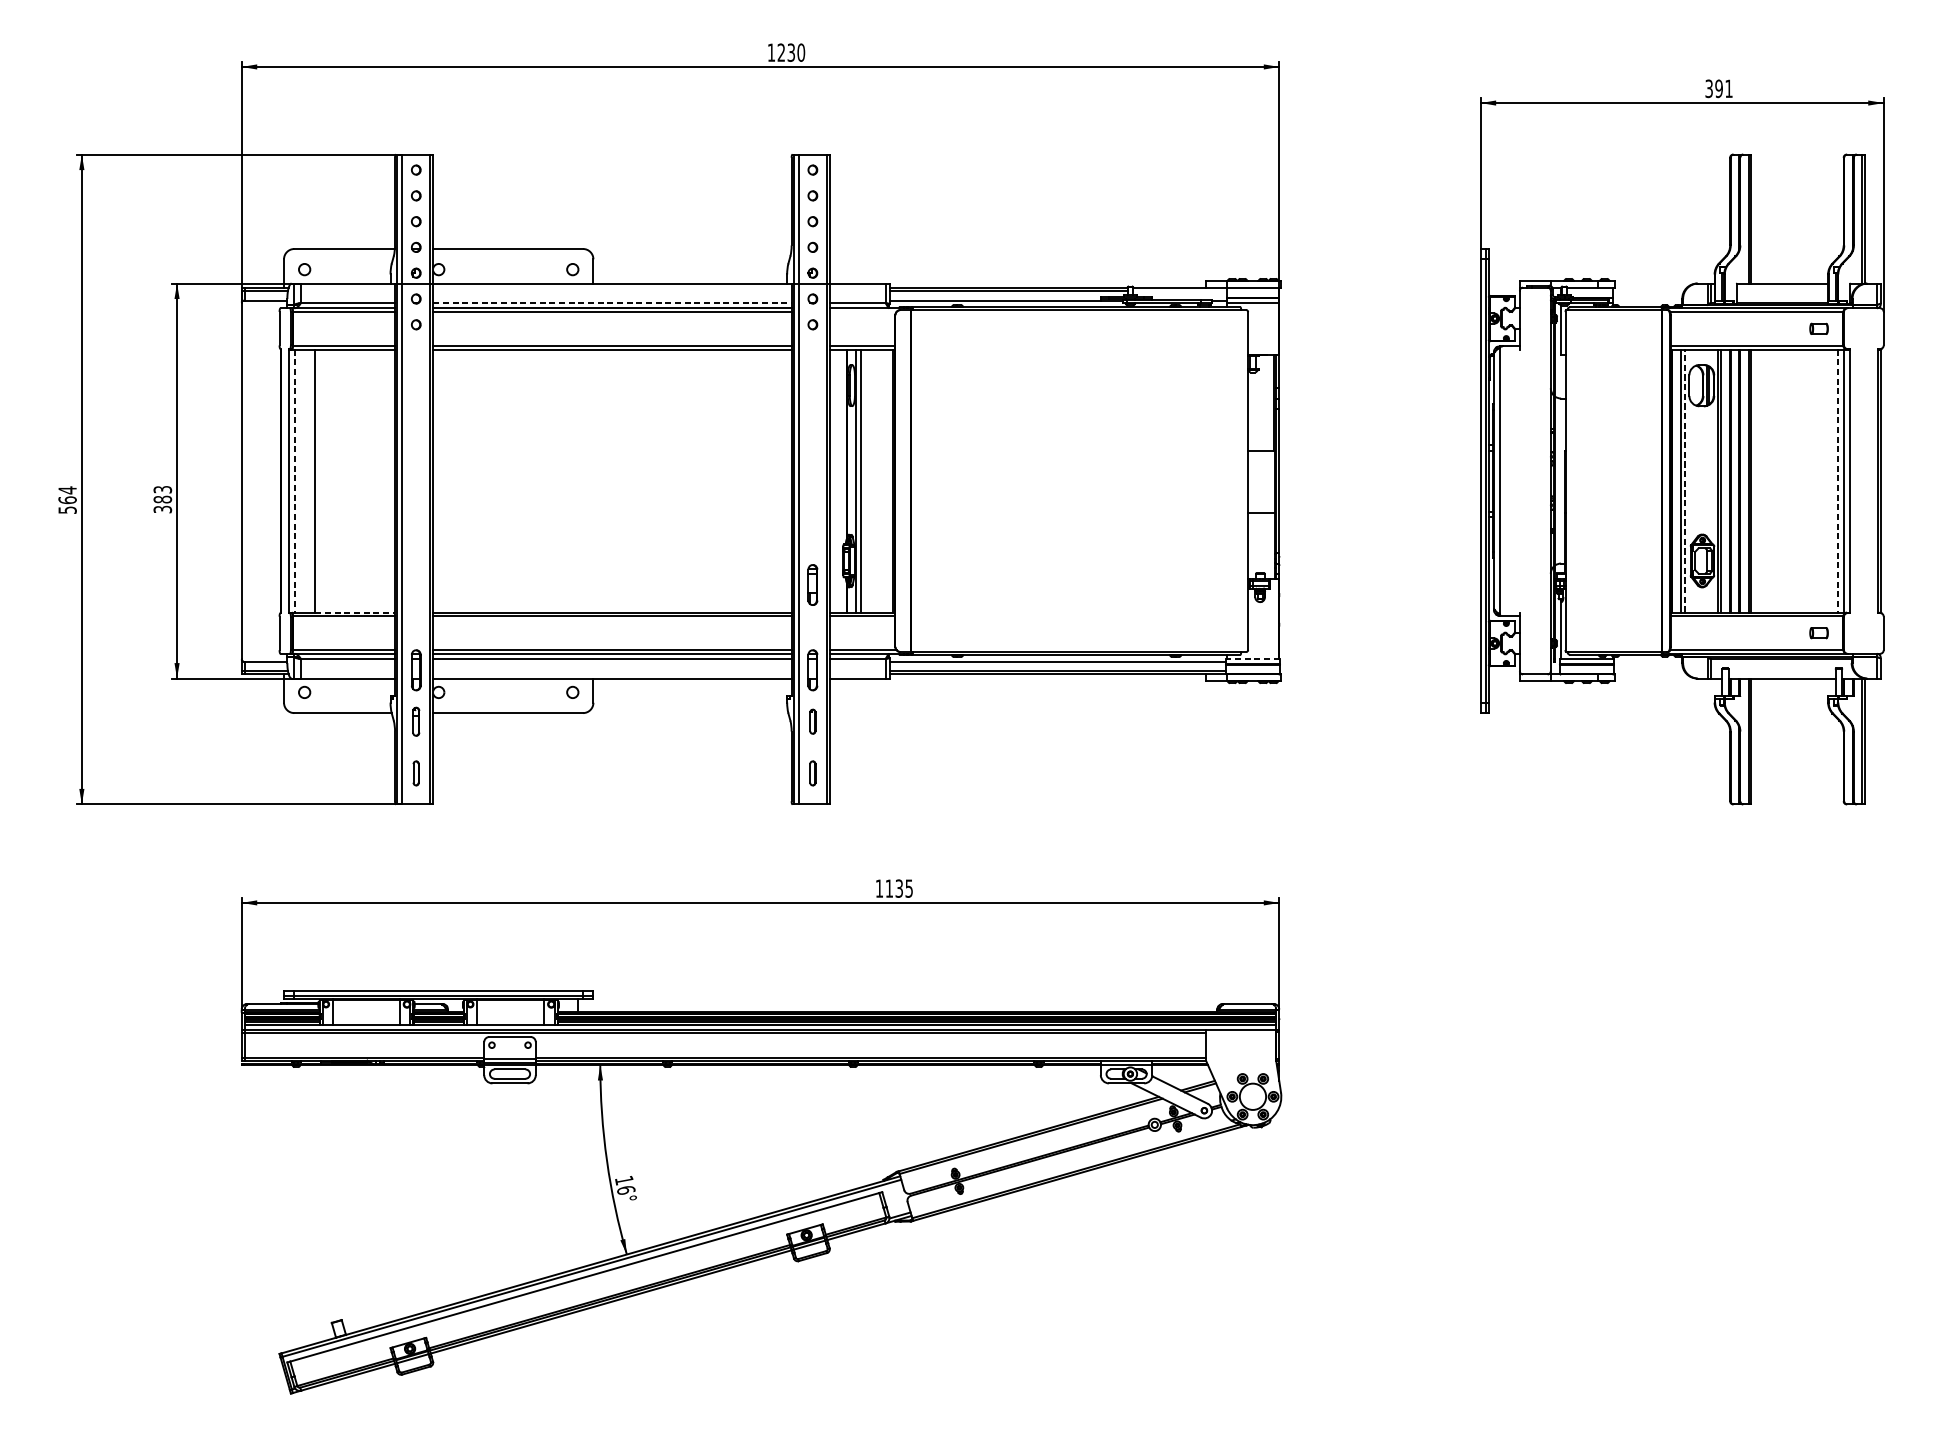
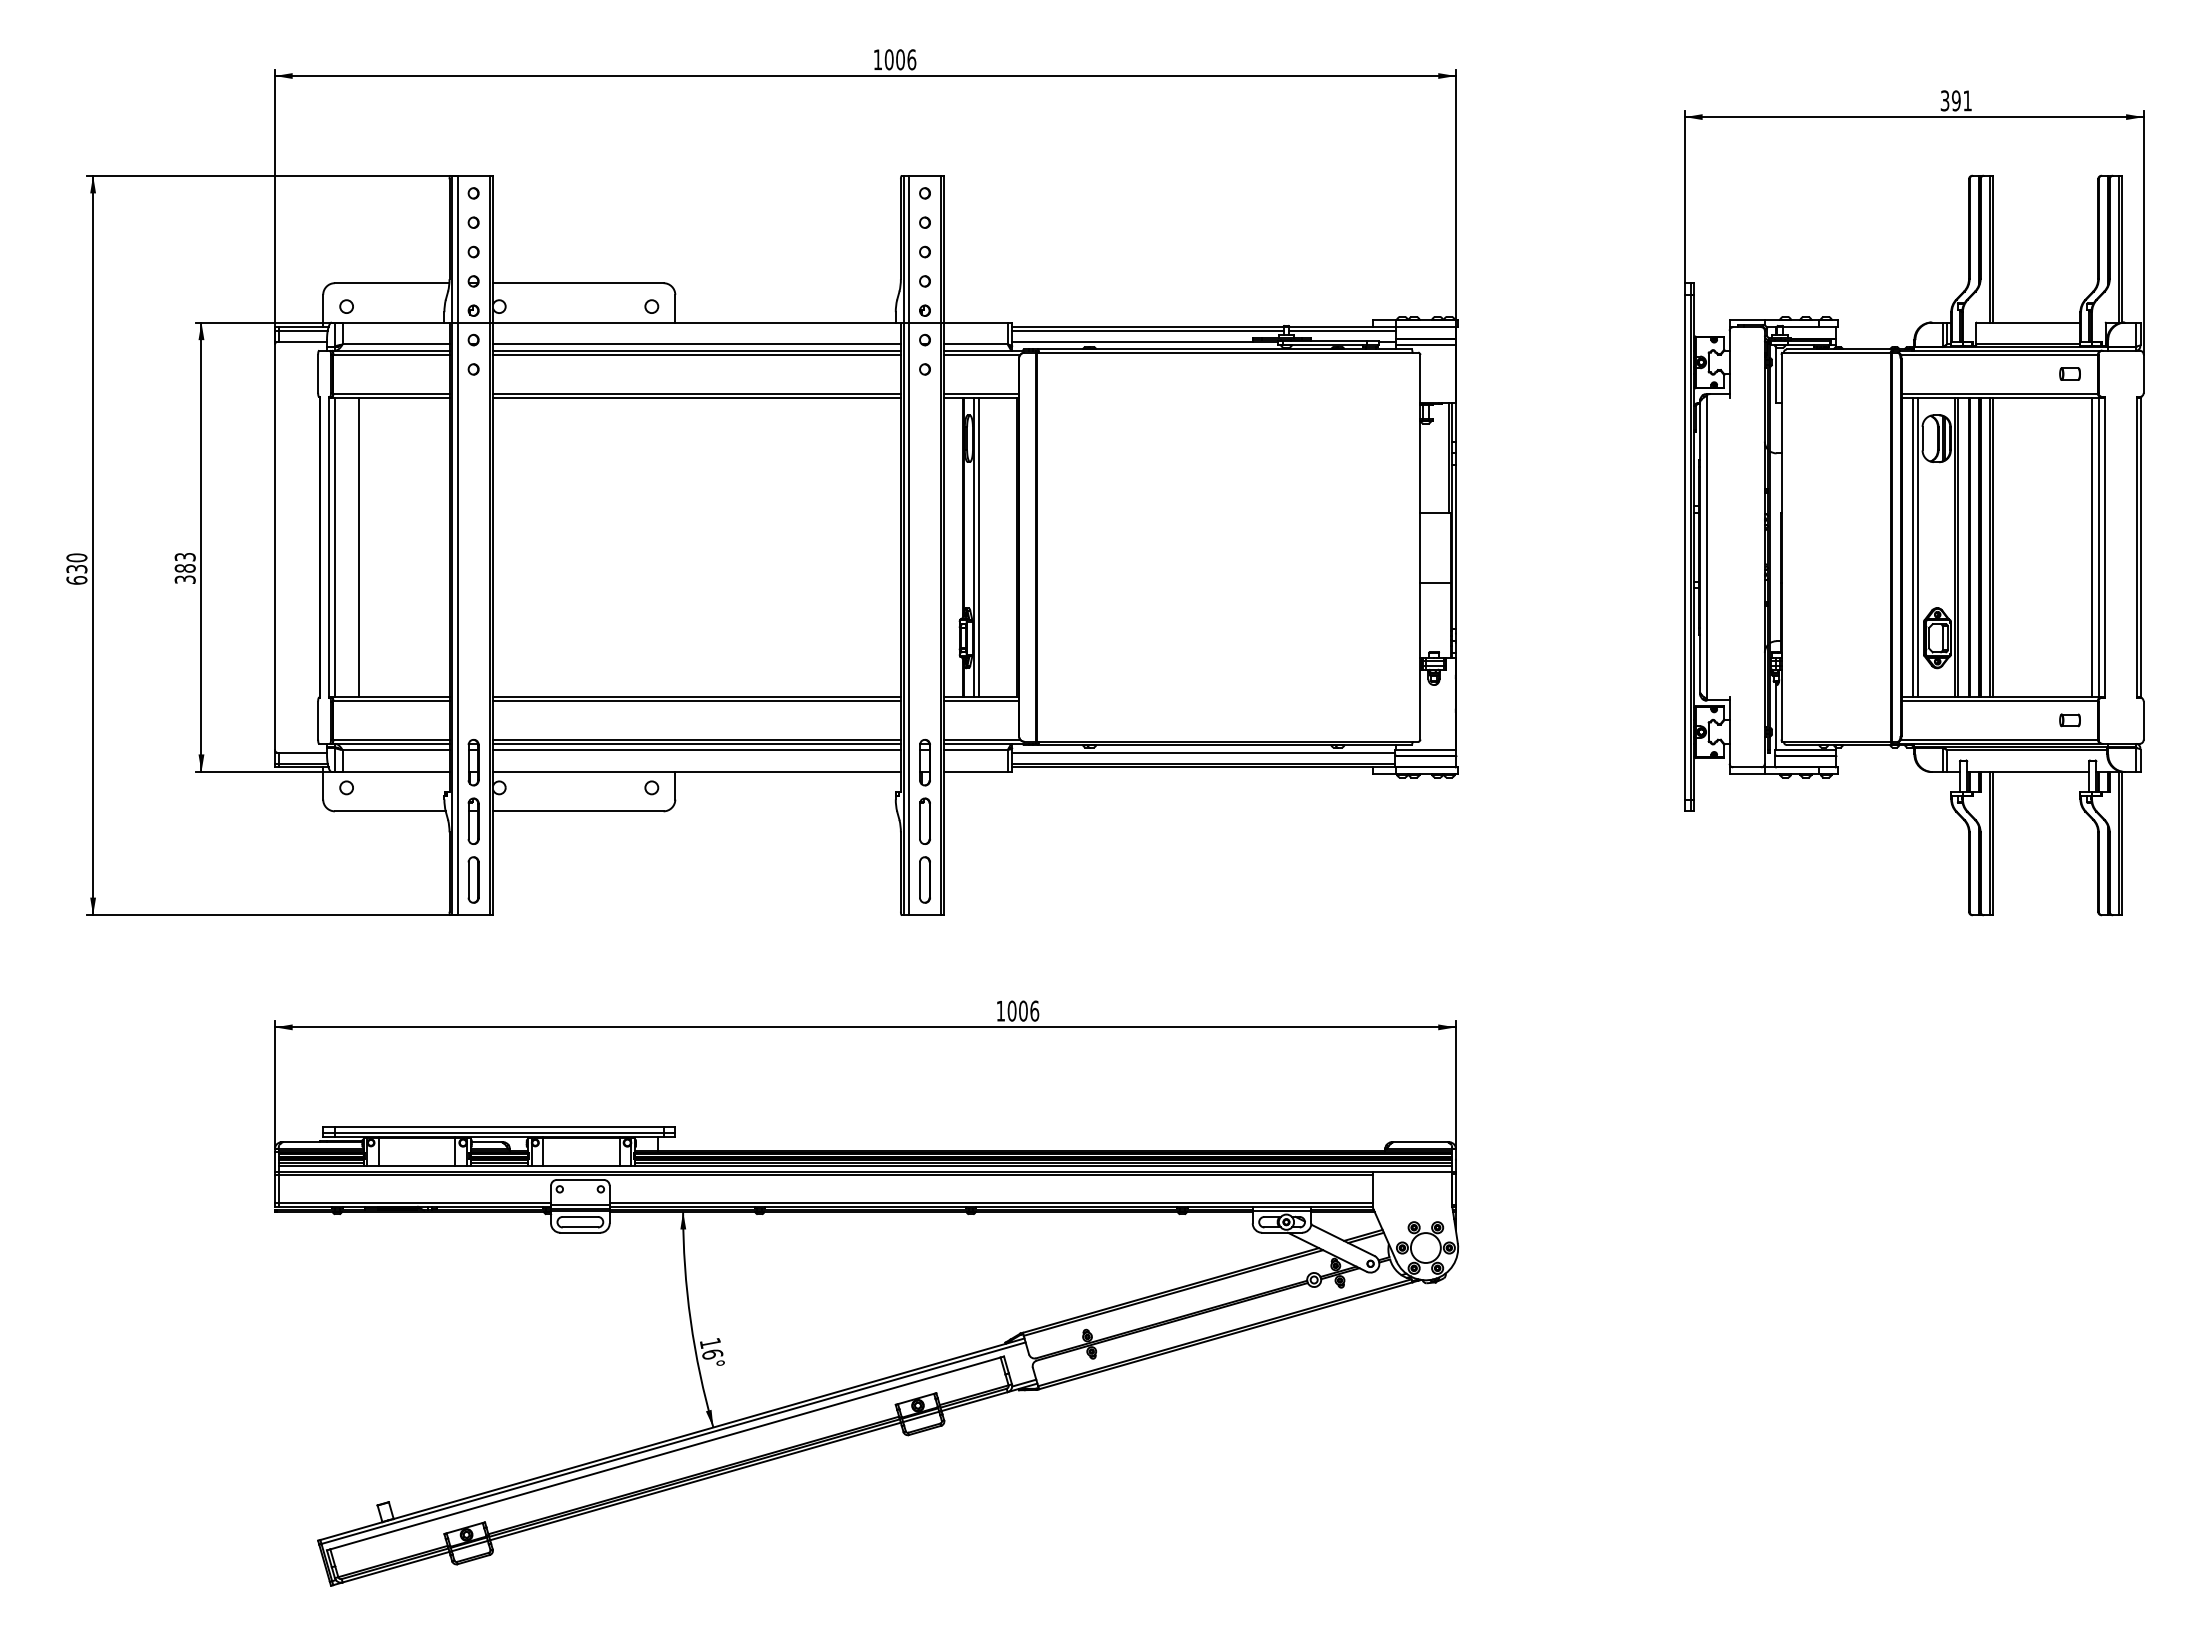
text: (791, 52) -> (900, 59), 1230 -> 1006
line: (1179, 290) -> (1342, 330), added
line: (612, 302) -> (696, 344), dashed -> solid
line: (863, 311) -> (982, 354), added
line: (294, 481) -> (335, 547), dashed -> solid
line: (1685, 481) -> (1918, 547), dashed -> solid
line: (1838, 481) -> (2092, 547), dashed -> solid
text: (67, 499) -> (76, 568), 564 -> 630
part: (812, 584) -> (924, 665), removed
line: (355, 612) -> (404, 696), dashed -> solid
line: (1252, 658) -> (1425, 749), dashed -> solid
part: (416, 721) -> (473, 820), size x1.43
part: (812, 721) -> (924, 820), size x1.67
part: (416, 772) -> (473, 879), size x1.67
part: (812, 772) -> (924, 879), size x1.67
text: (899, 888) -> (1023, 1010), 1135 -> 1006

